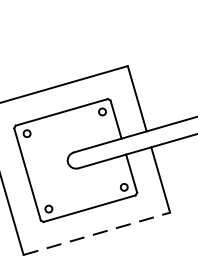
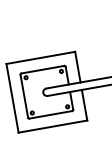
line: (95, 233) -> (52, 126), dashed -> solid

